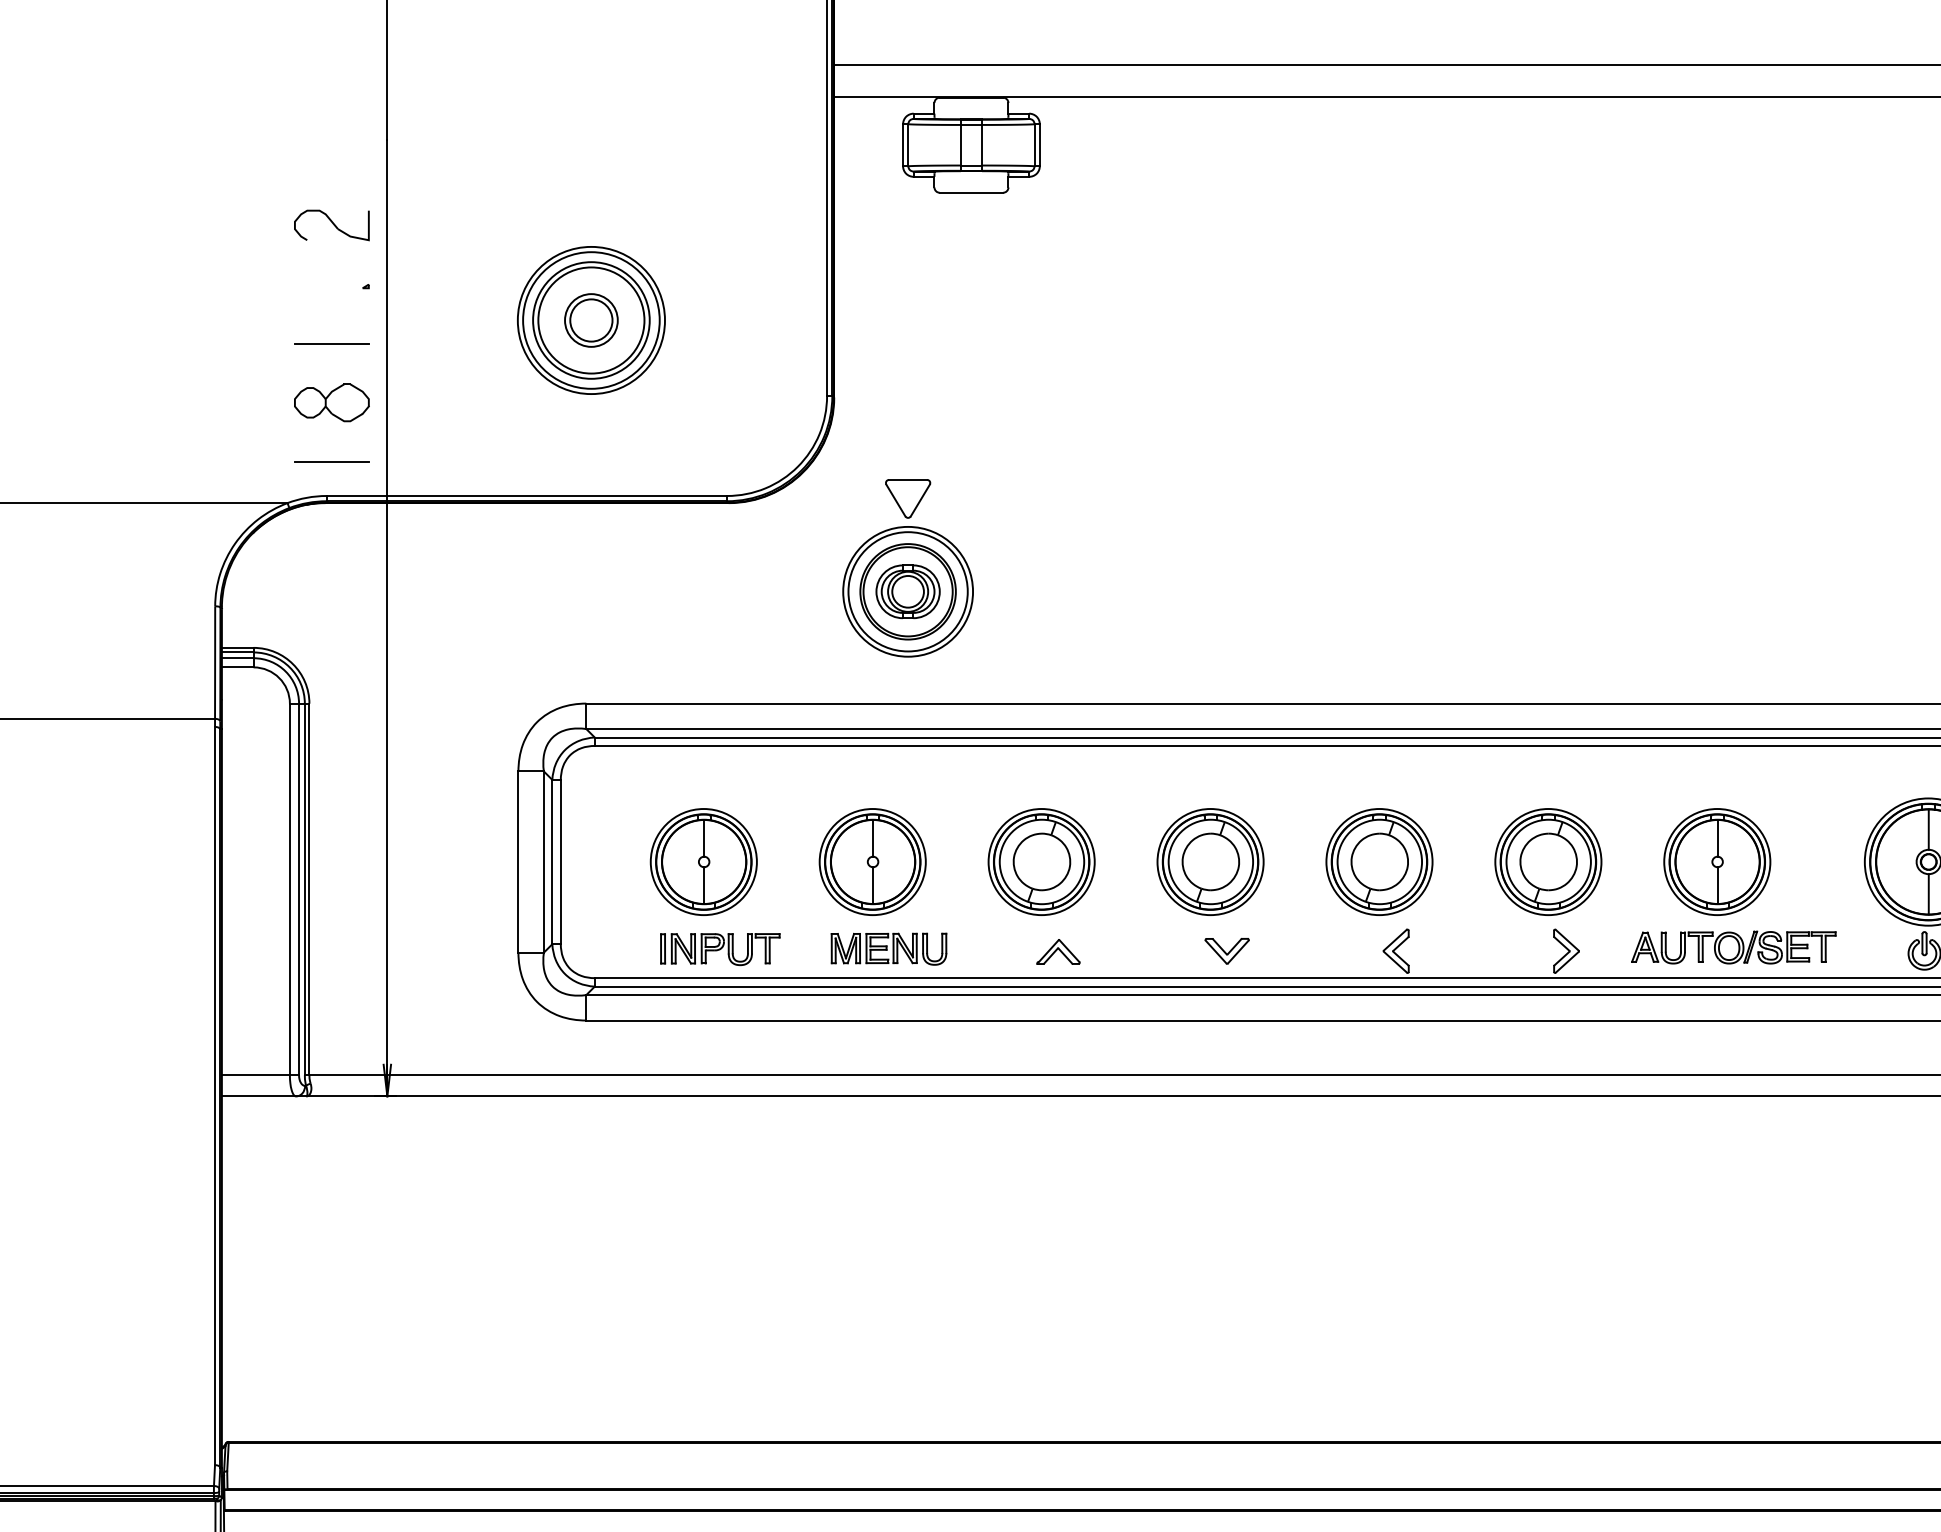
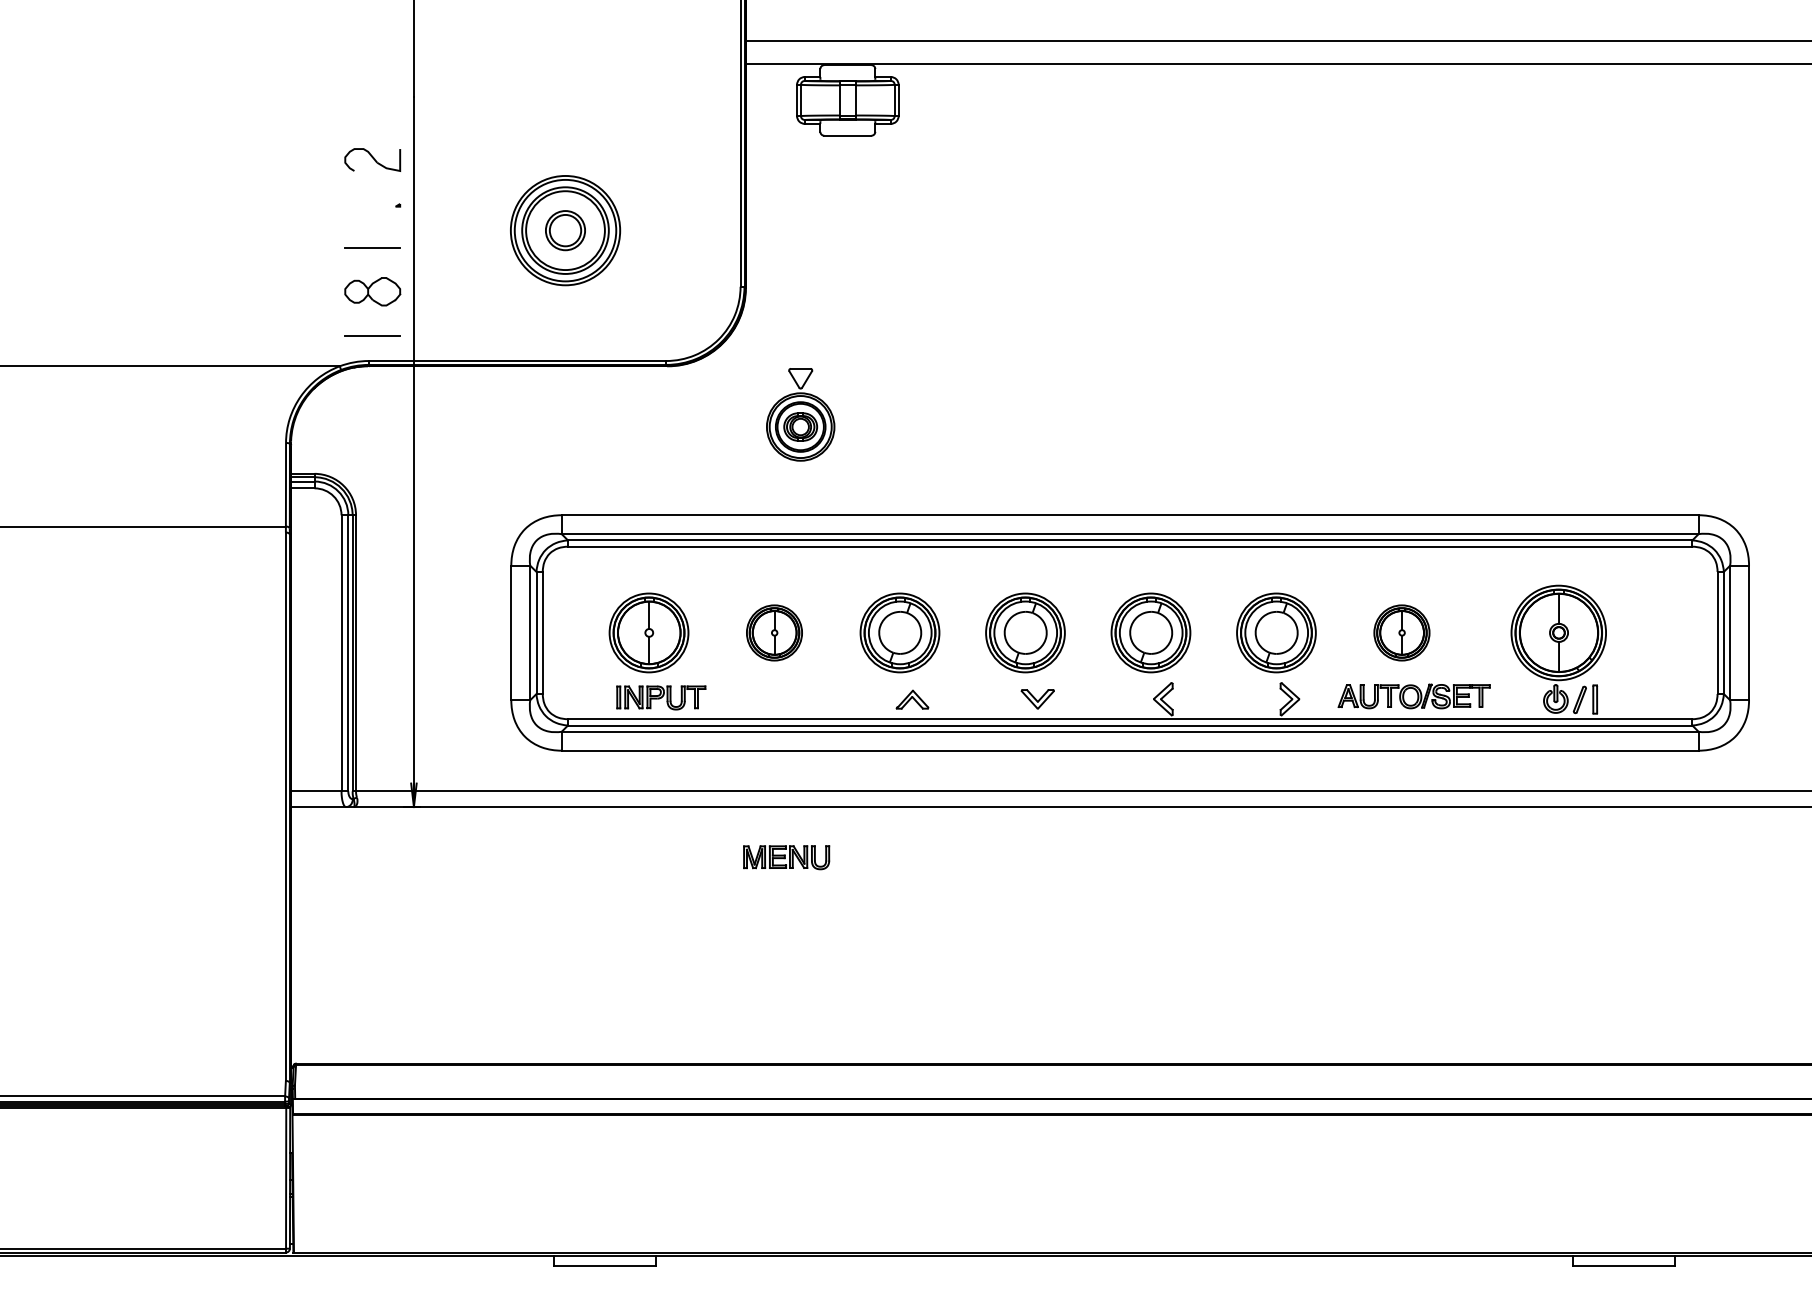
part: (907, 567) -> (800, 414), size x0.7
part: (872, 861) -> (774, 632), size x0.7
part: (1716, 861) -> (1401, 632), size x0.7
part: (888, 948) -> (786, 857), moved

